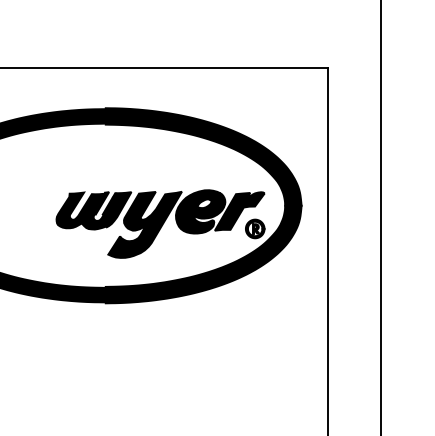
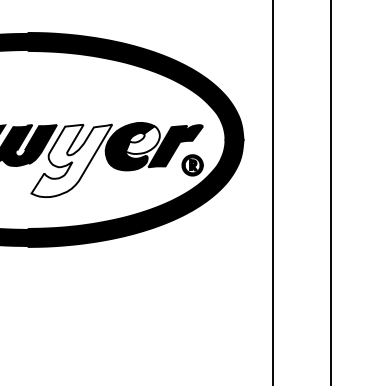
fill: (209, 205) -> (142, 139), removed
fill: (144, 224) -> (71, 160), removed

